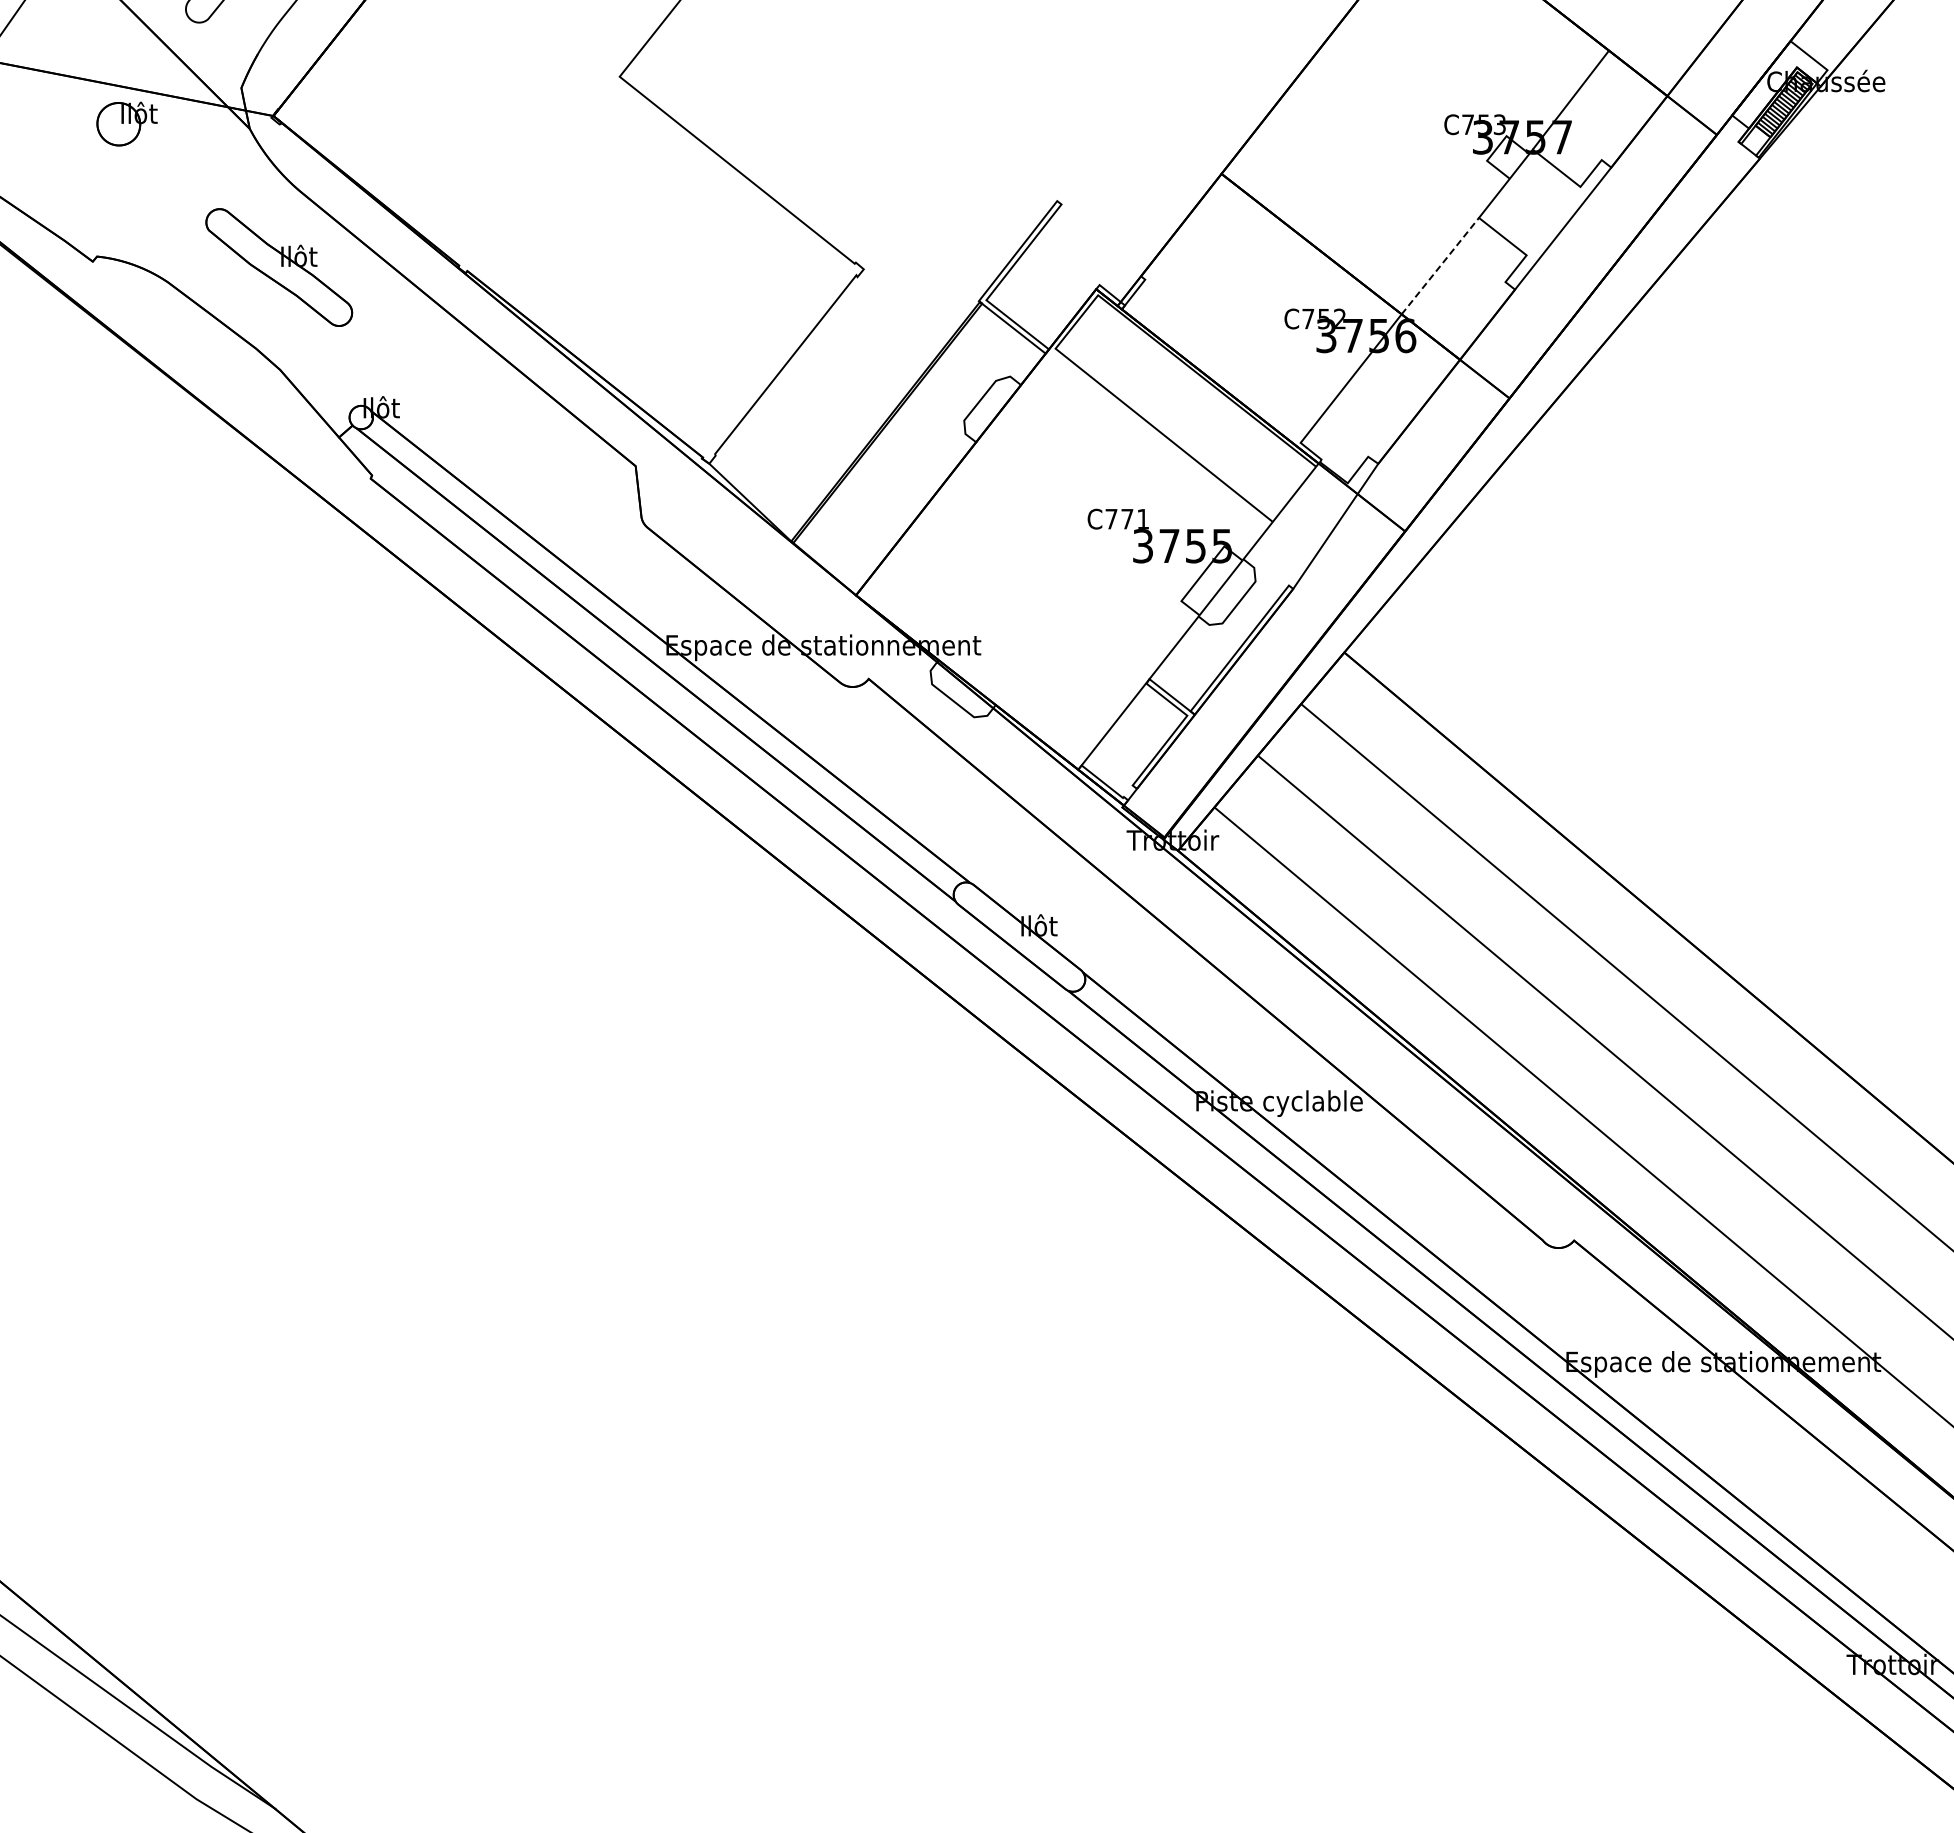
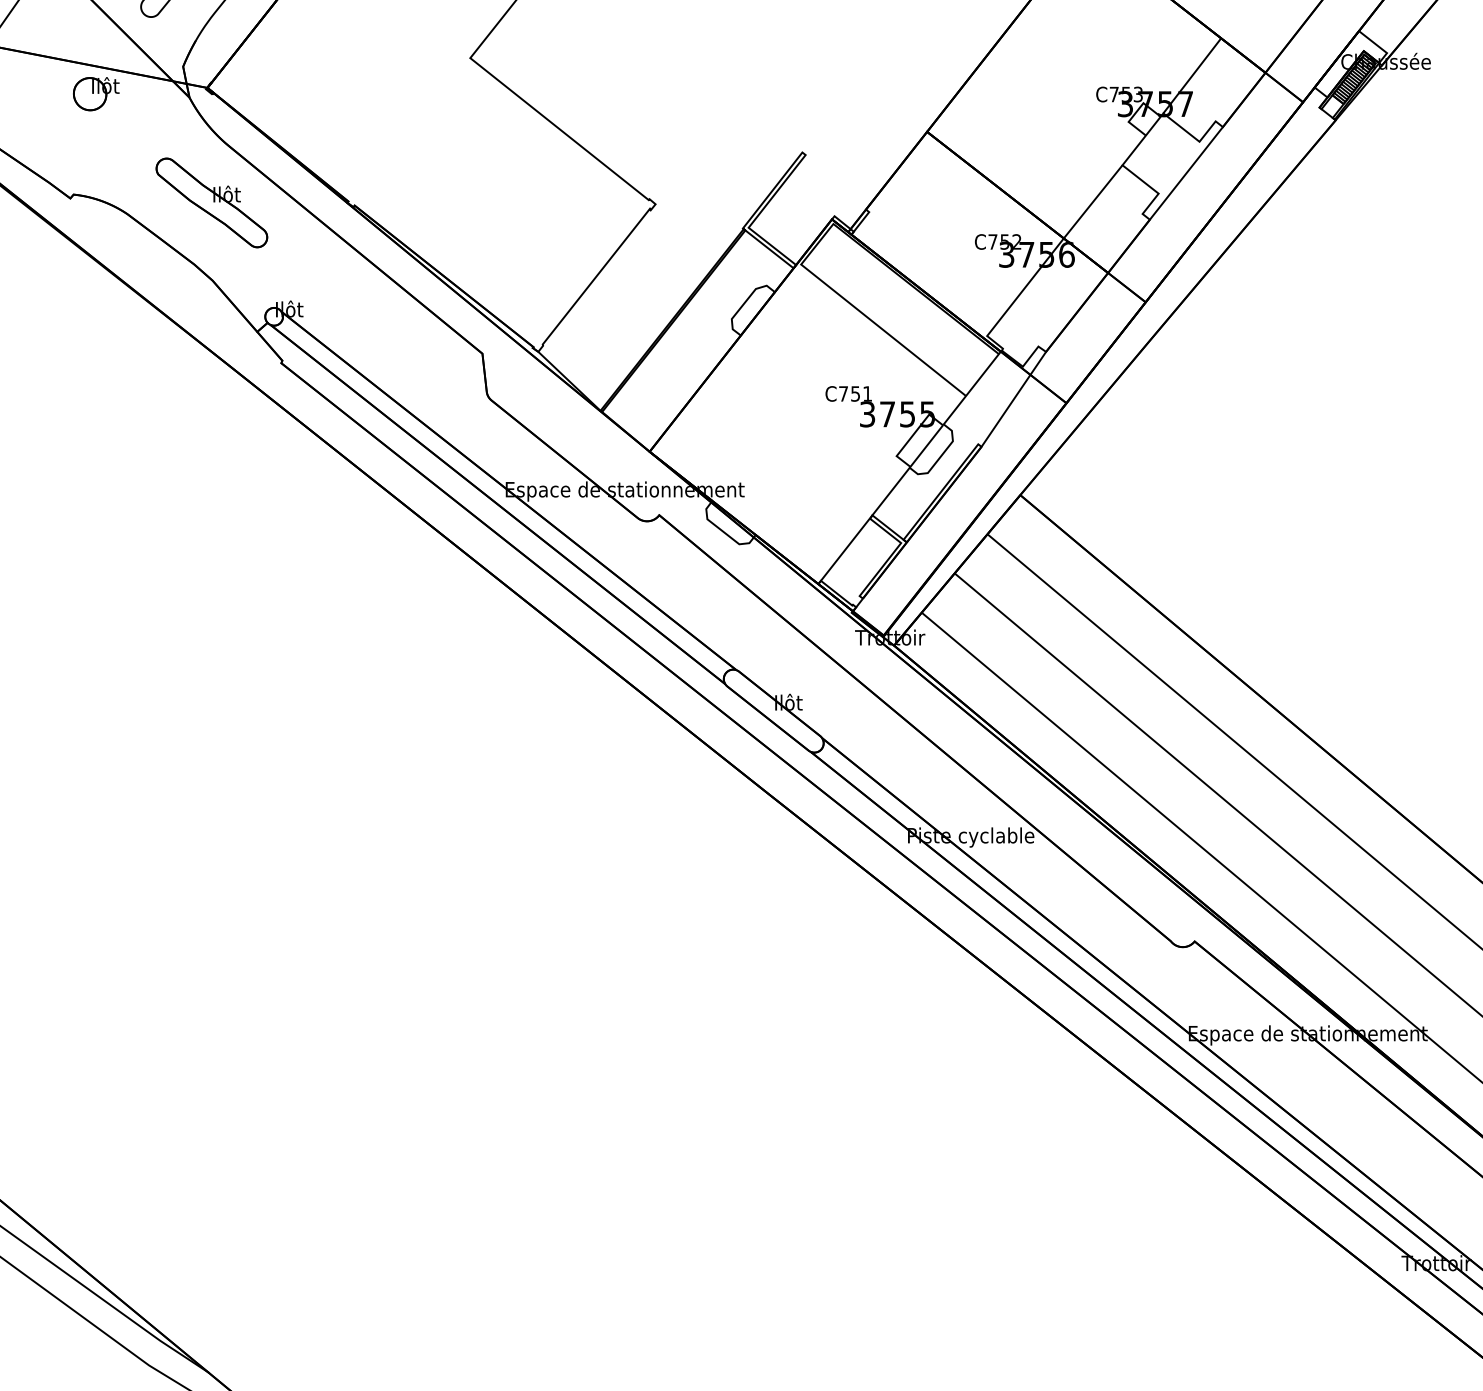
line: (1440, 266) -> (1093, 202), dashed -> solid
text: (1127, 519) -> (855, 394), C771 -> C751

